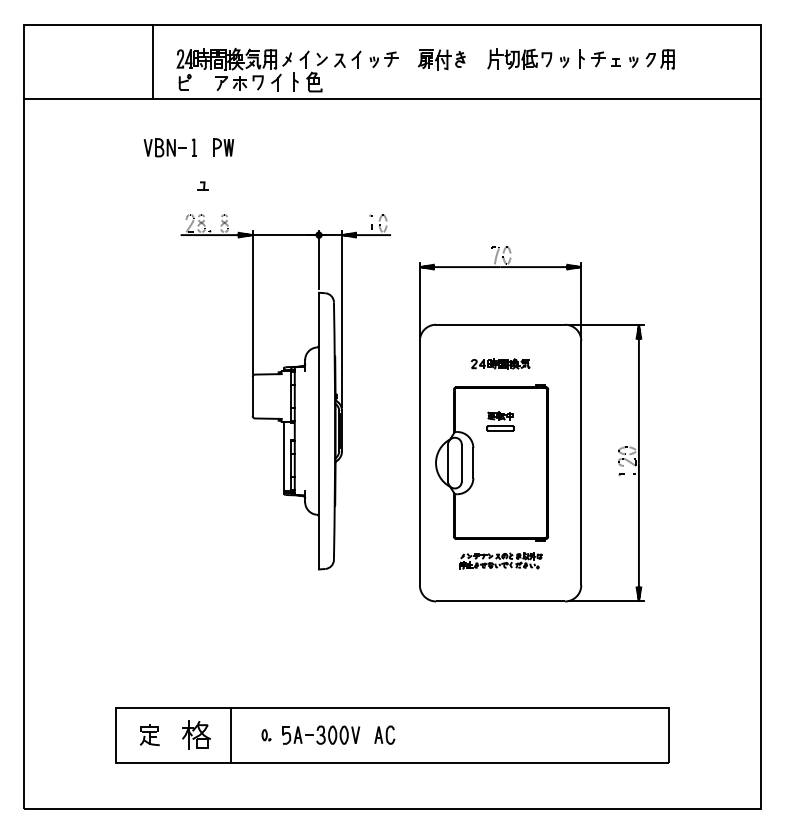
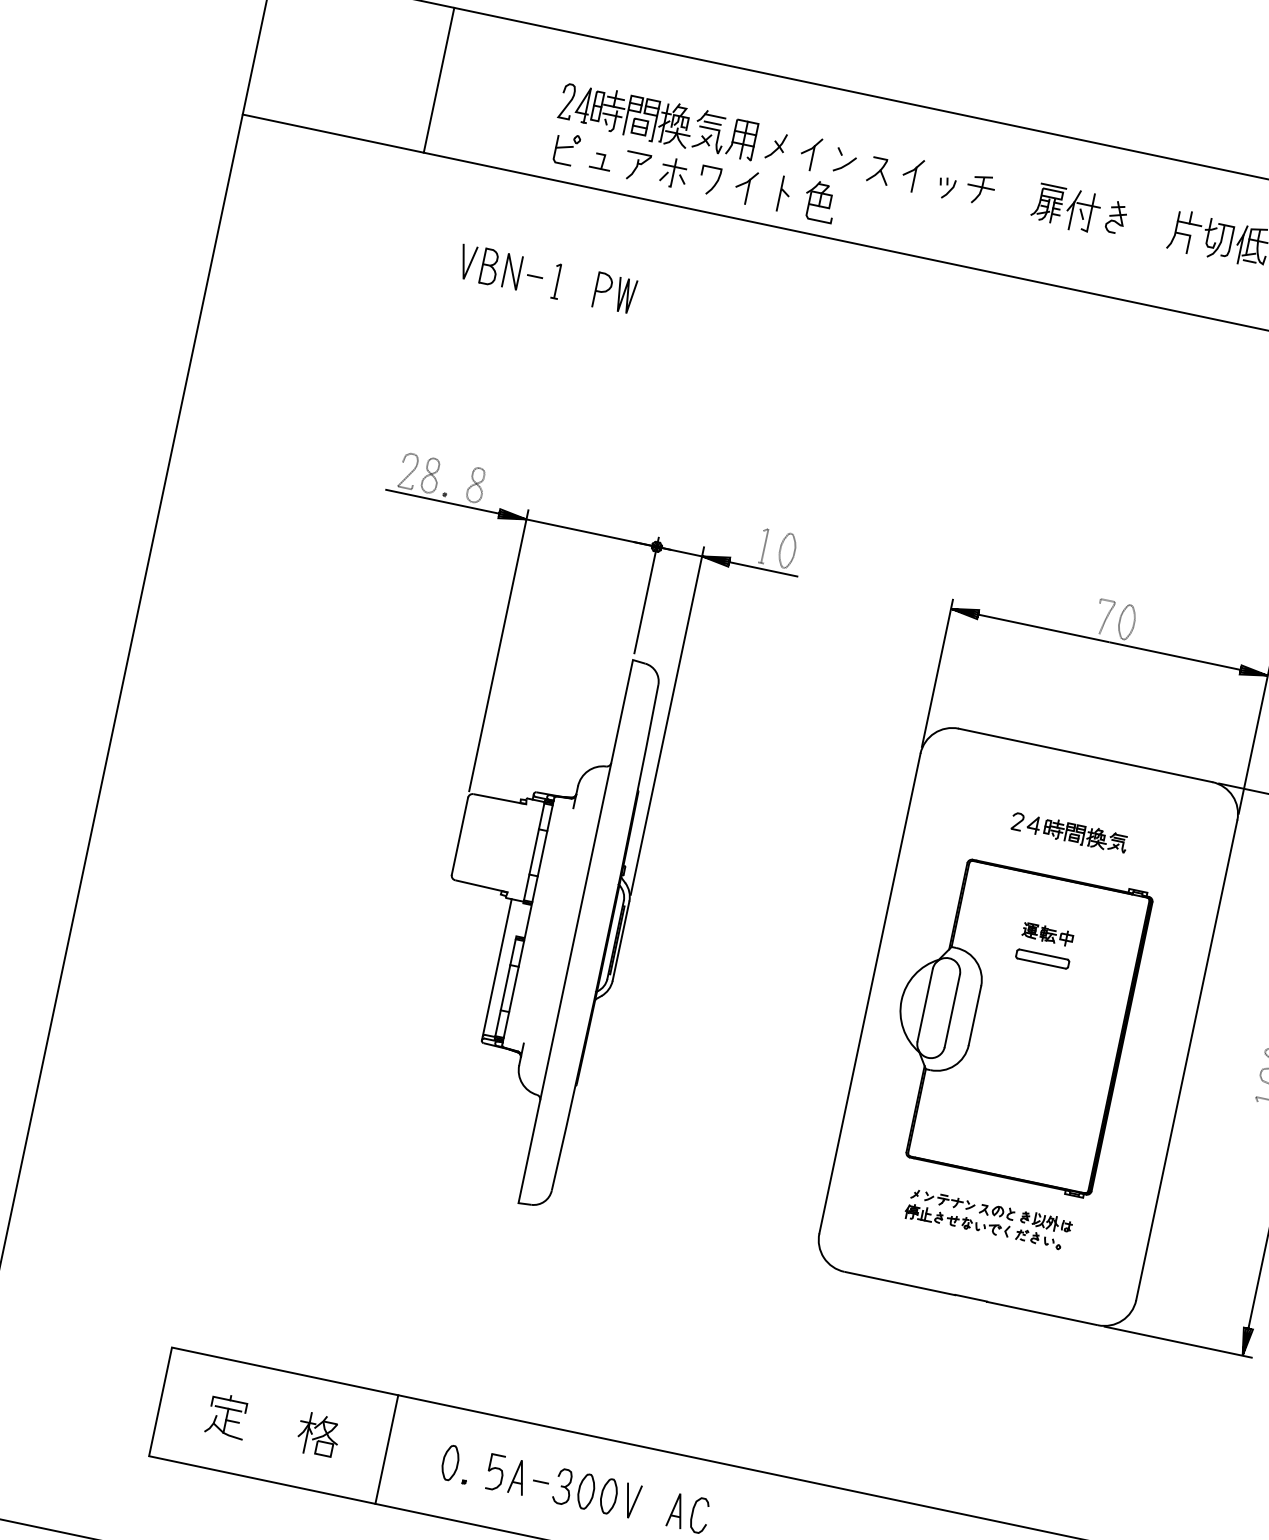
line: (152, 61) -> (438, 79), moved
part: (202, 185) -> (599, 160), moved
part: (285, 392) -> (525, 841), moved
part: (195, 734) -> (317, 1433), size x0.71
part: (266, 734) -> (456, 1462), size x1.67

